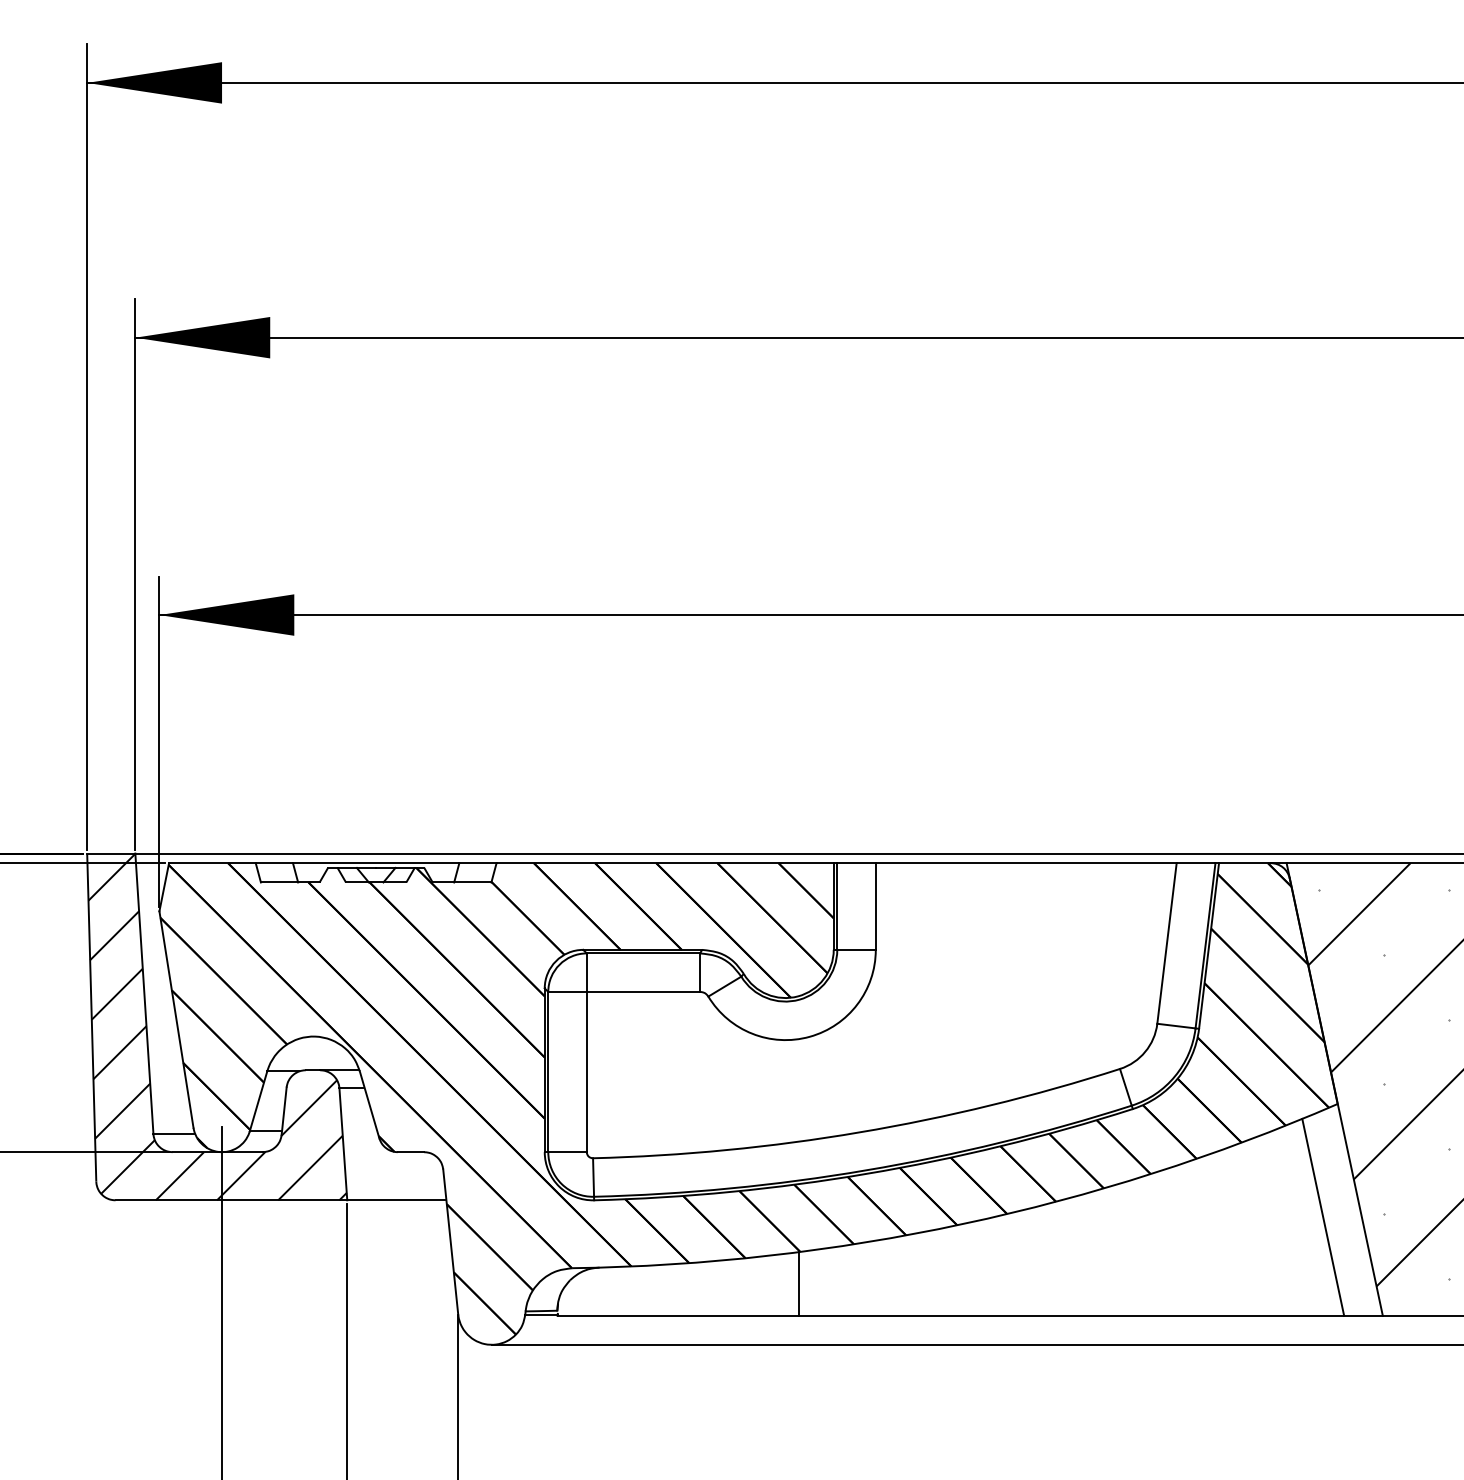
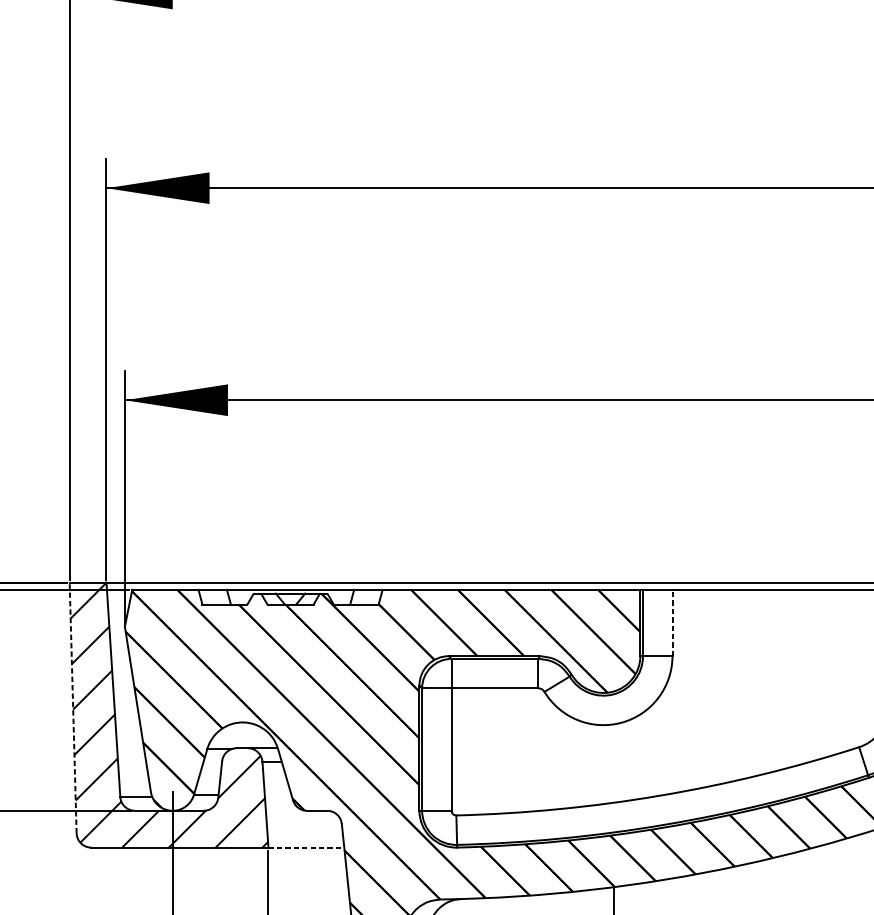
line: (875, 906) -> (672, 623), solid -> dashed
line: (91, 1018) -> (72, 708), solid -> dashed
line: (396, 1200) -> (306, 847), solid -> dashed

